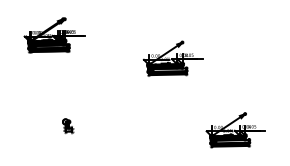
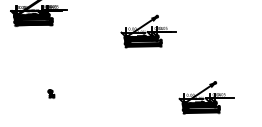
part: (68, 125) -> (51, 93), size x0.62

